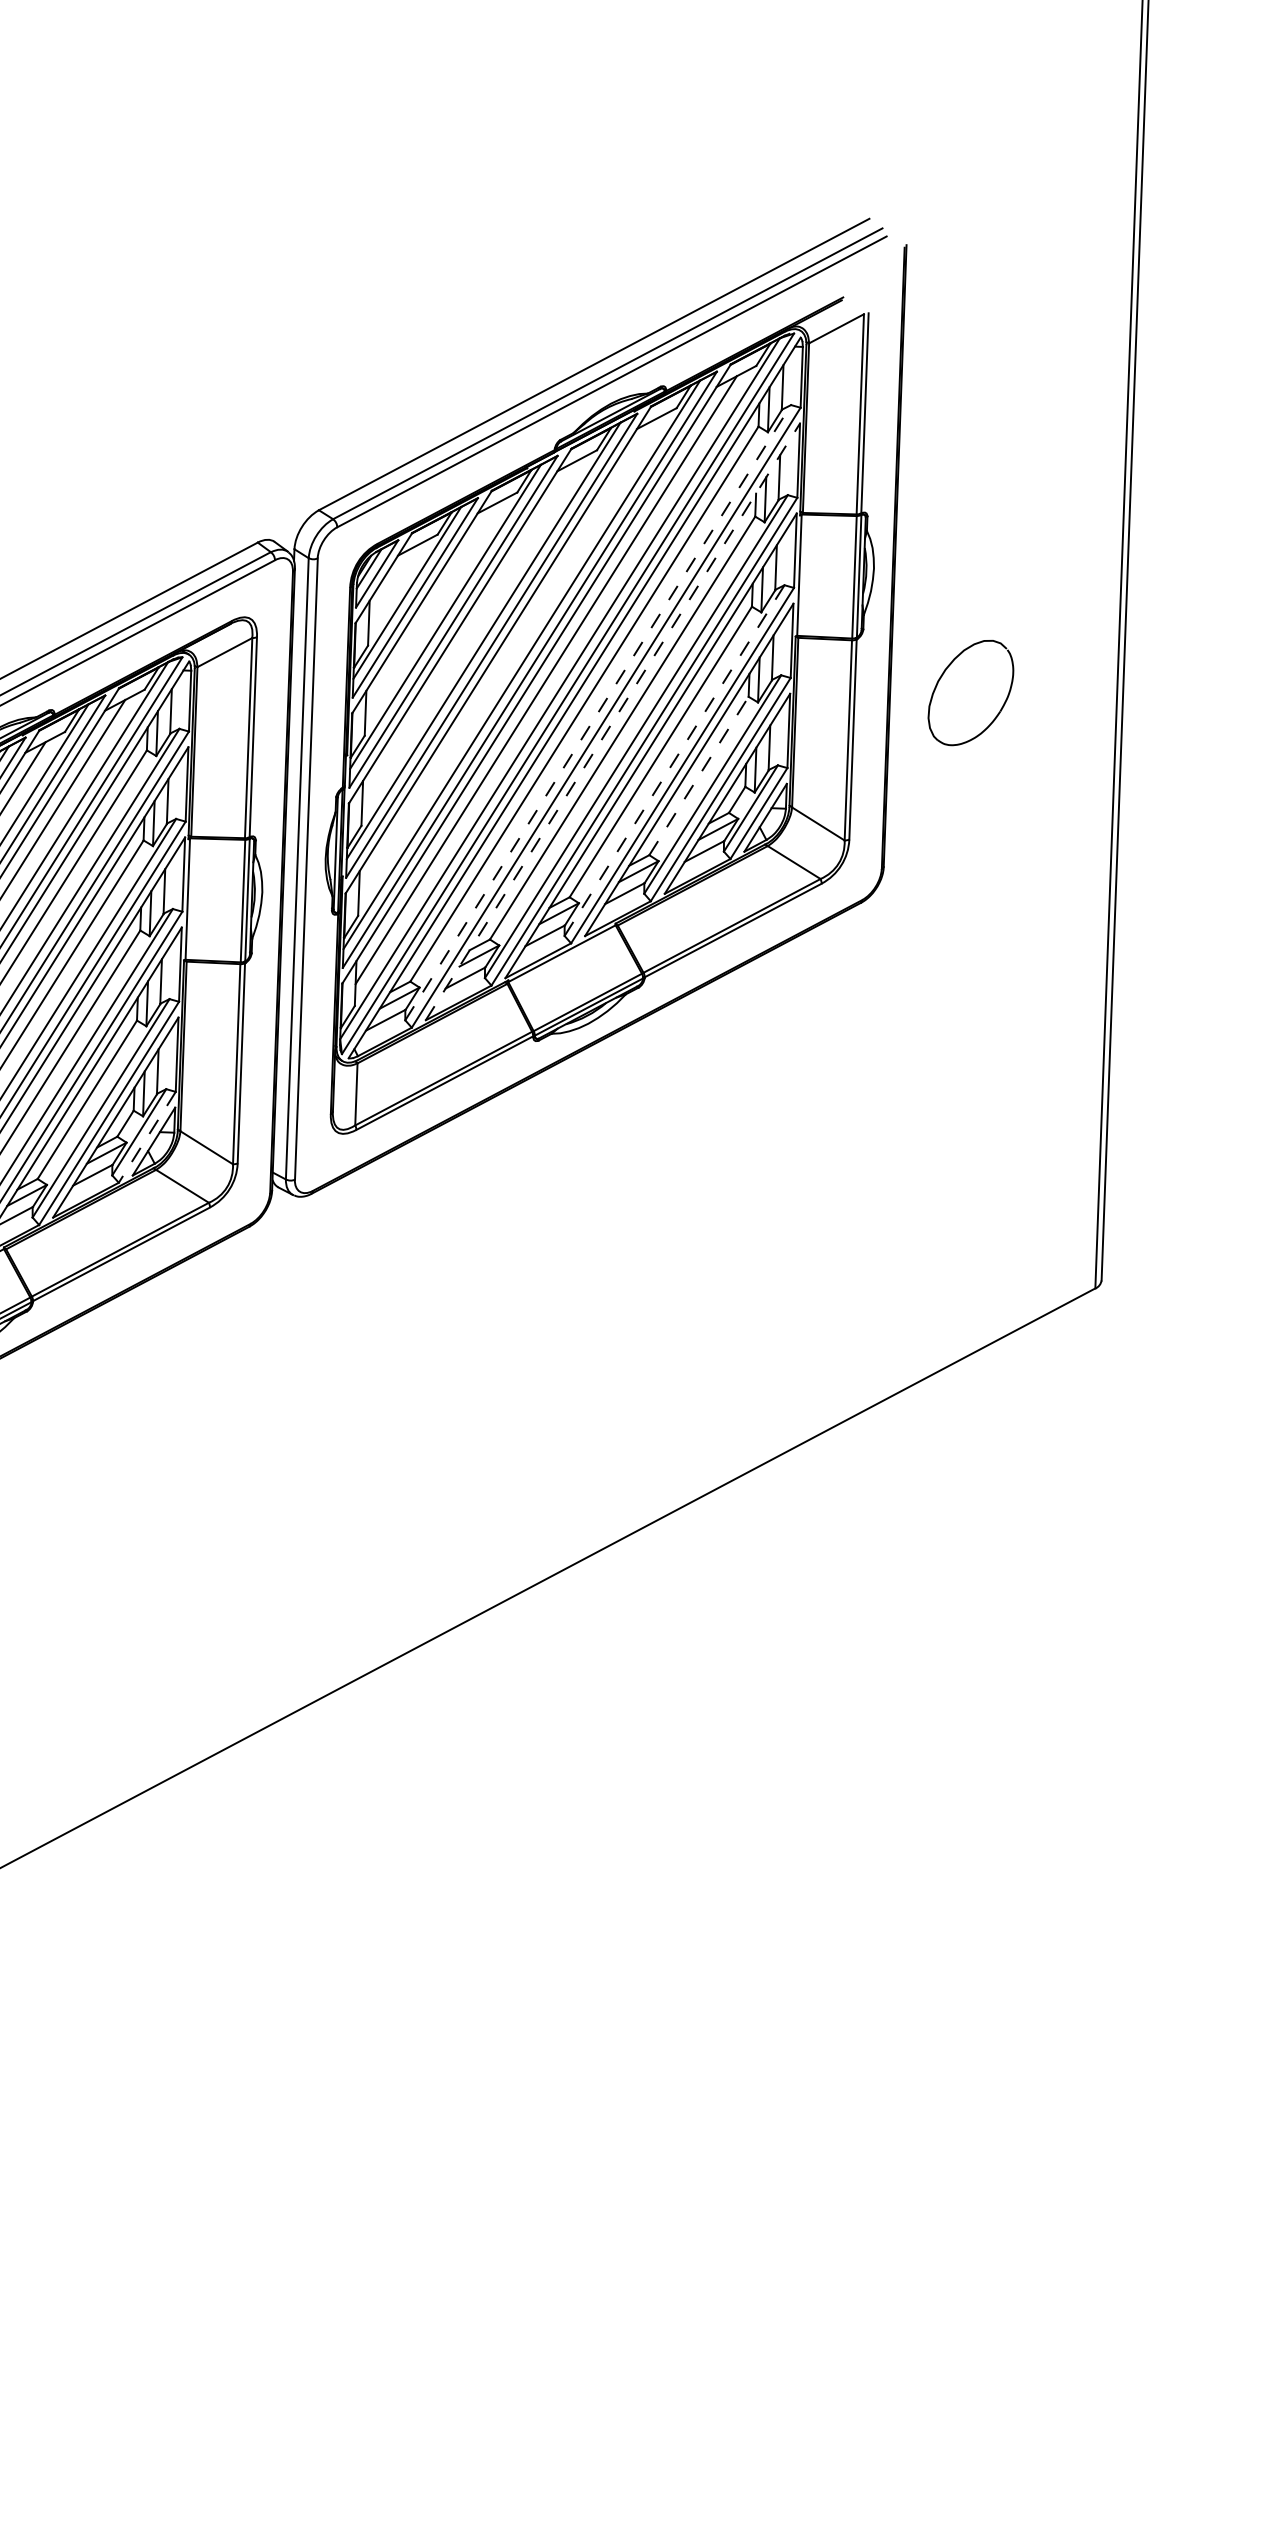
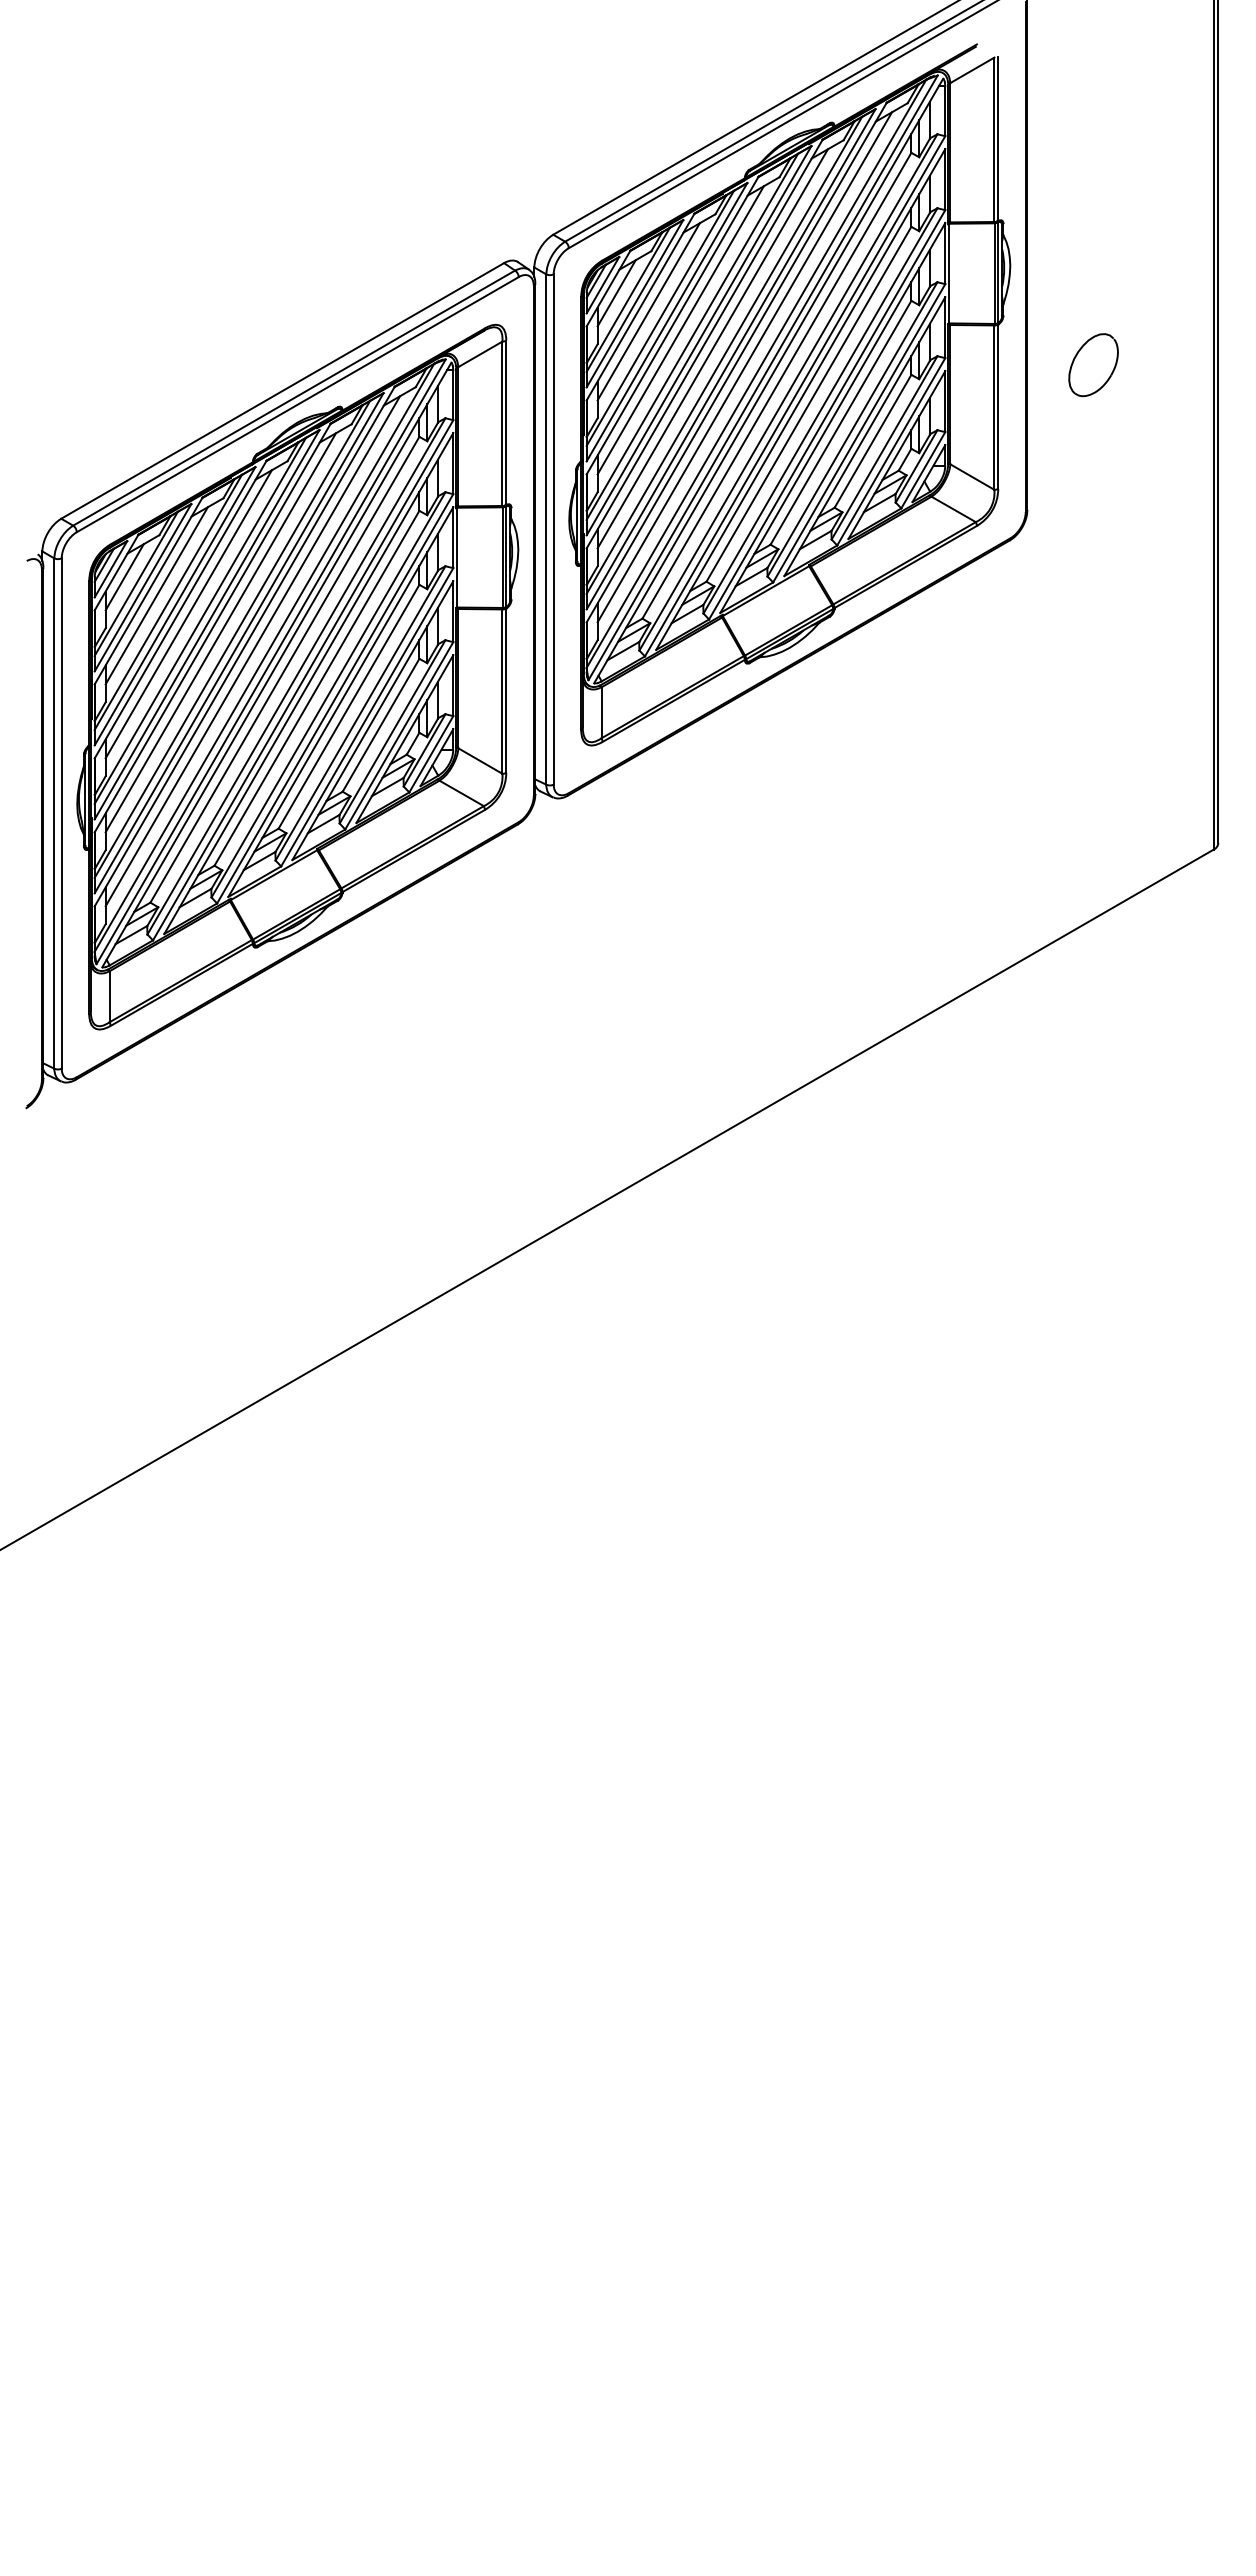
line: (393, 584) -> (616, 293), added
line: (431, 607) -> (648, 311), added
line: (469, 632) -> (680, 330), added
line: (507, 655) -> (712, 348), added
part: (970, 693) -> (1093, 365), size x0.71
line: (598, 712) -> (788, 392), dashed -> solid
line: (613, 721) -> (801, 399), dashed -> solid
line: (674, 760) -> (852, 429), dashed -> solid
line: (699, 776) -> (873, 441), dashed -> solid
line: (147, 1137) -> (431, 754), dashed -> solid

